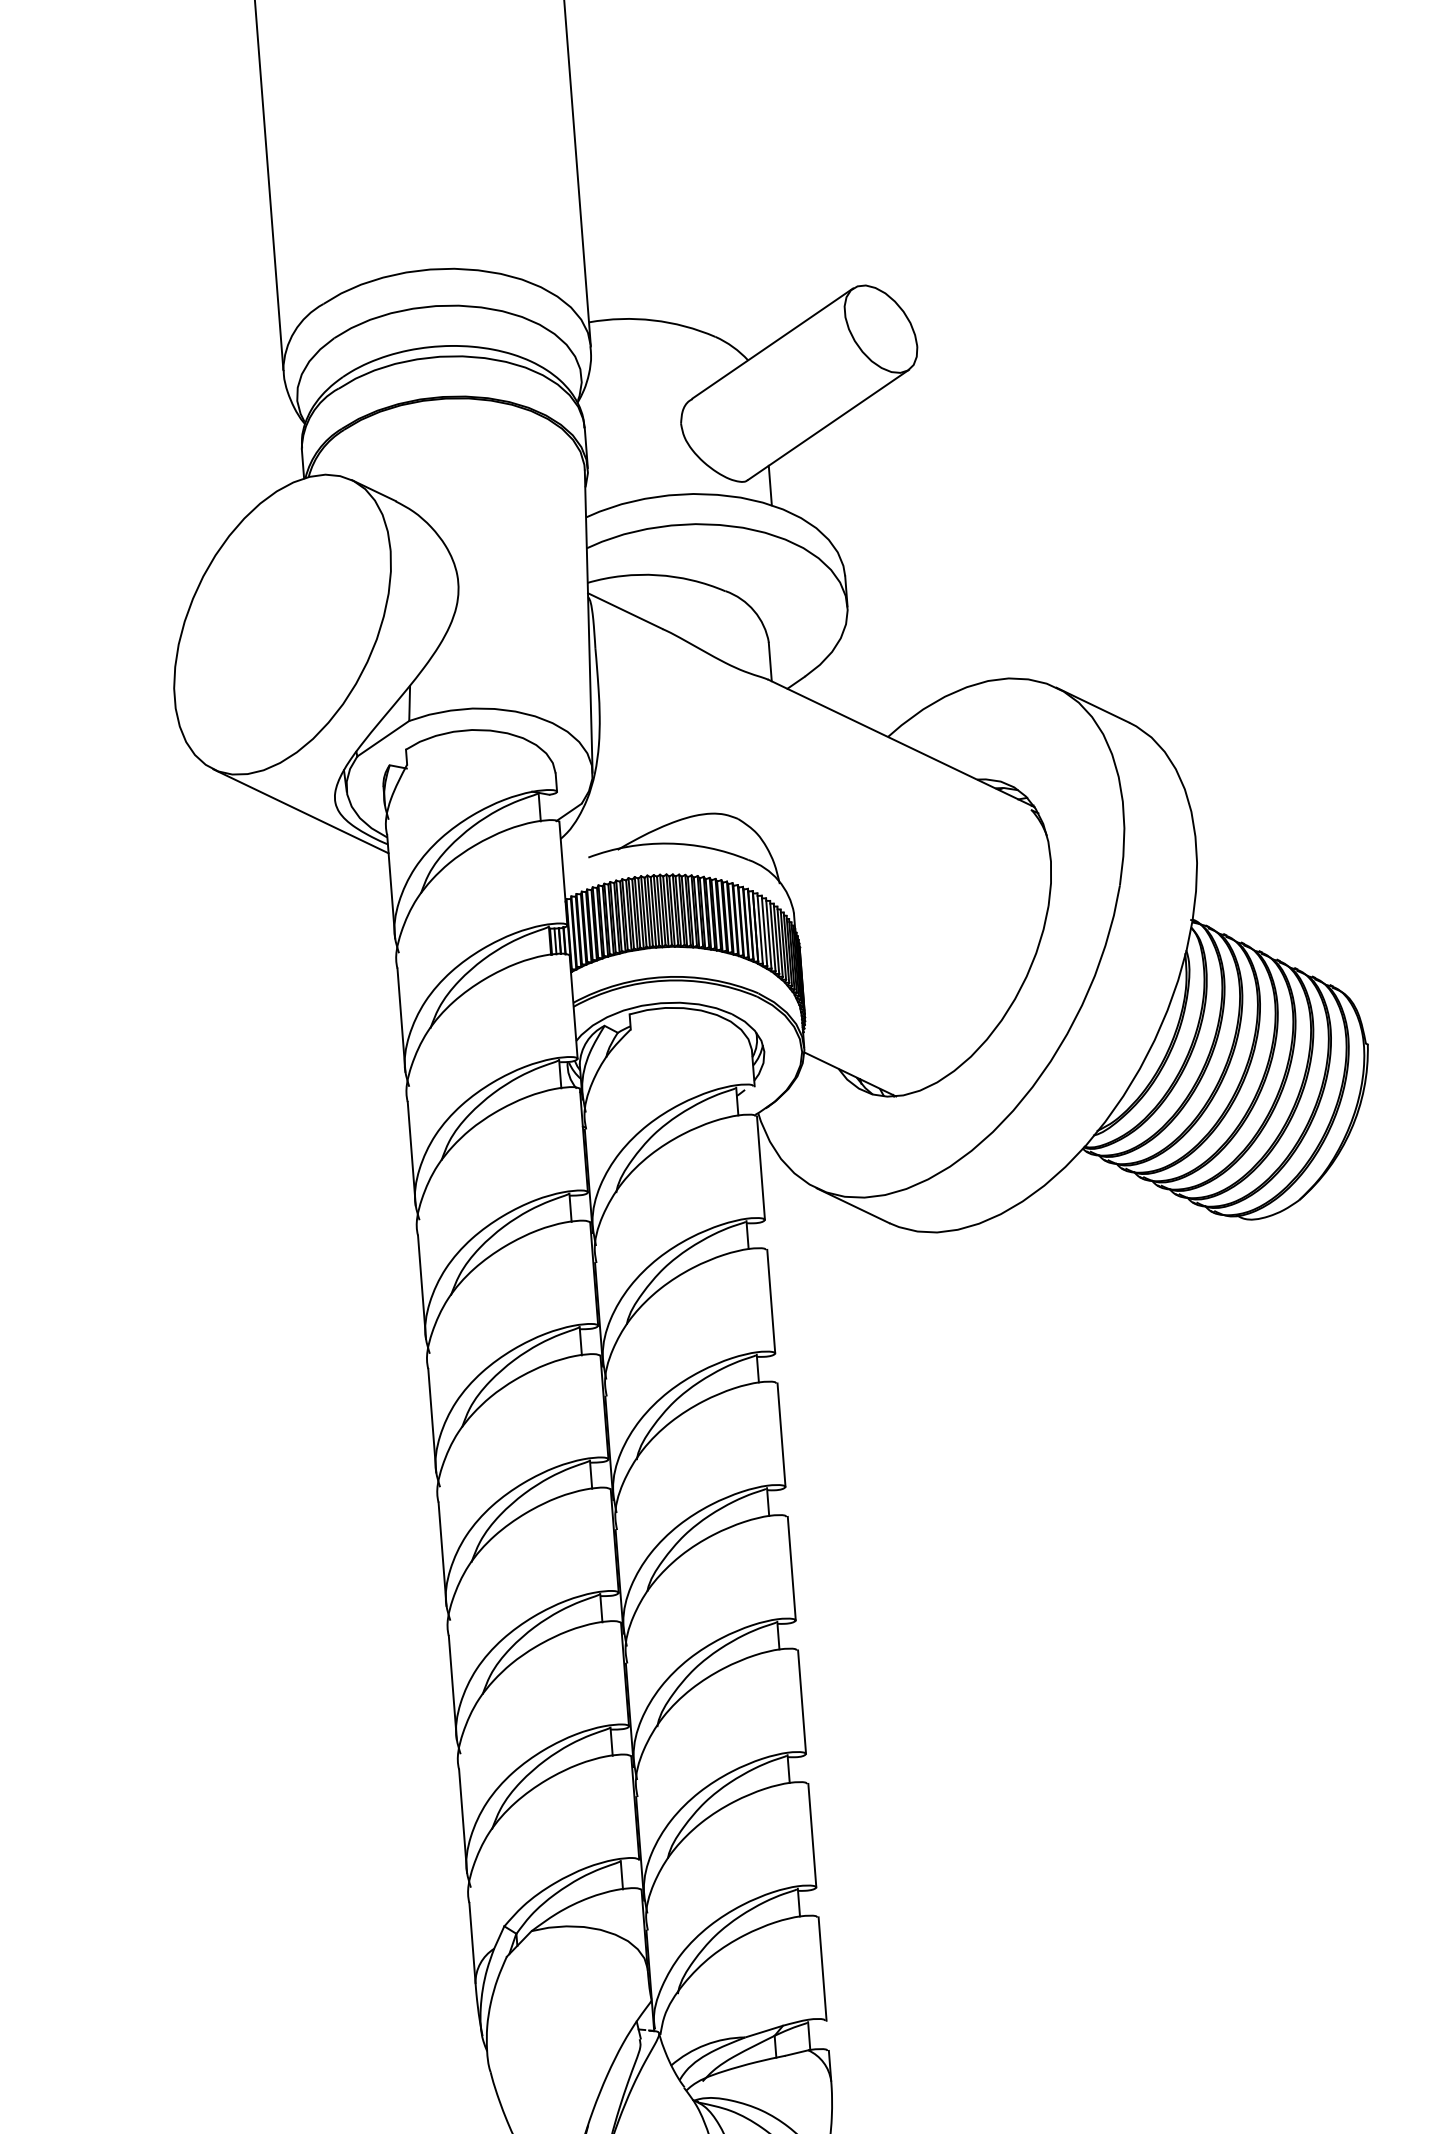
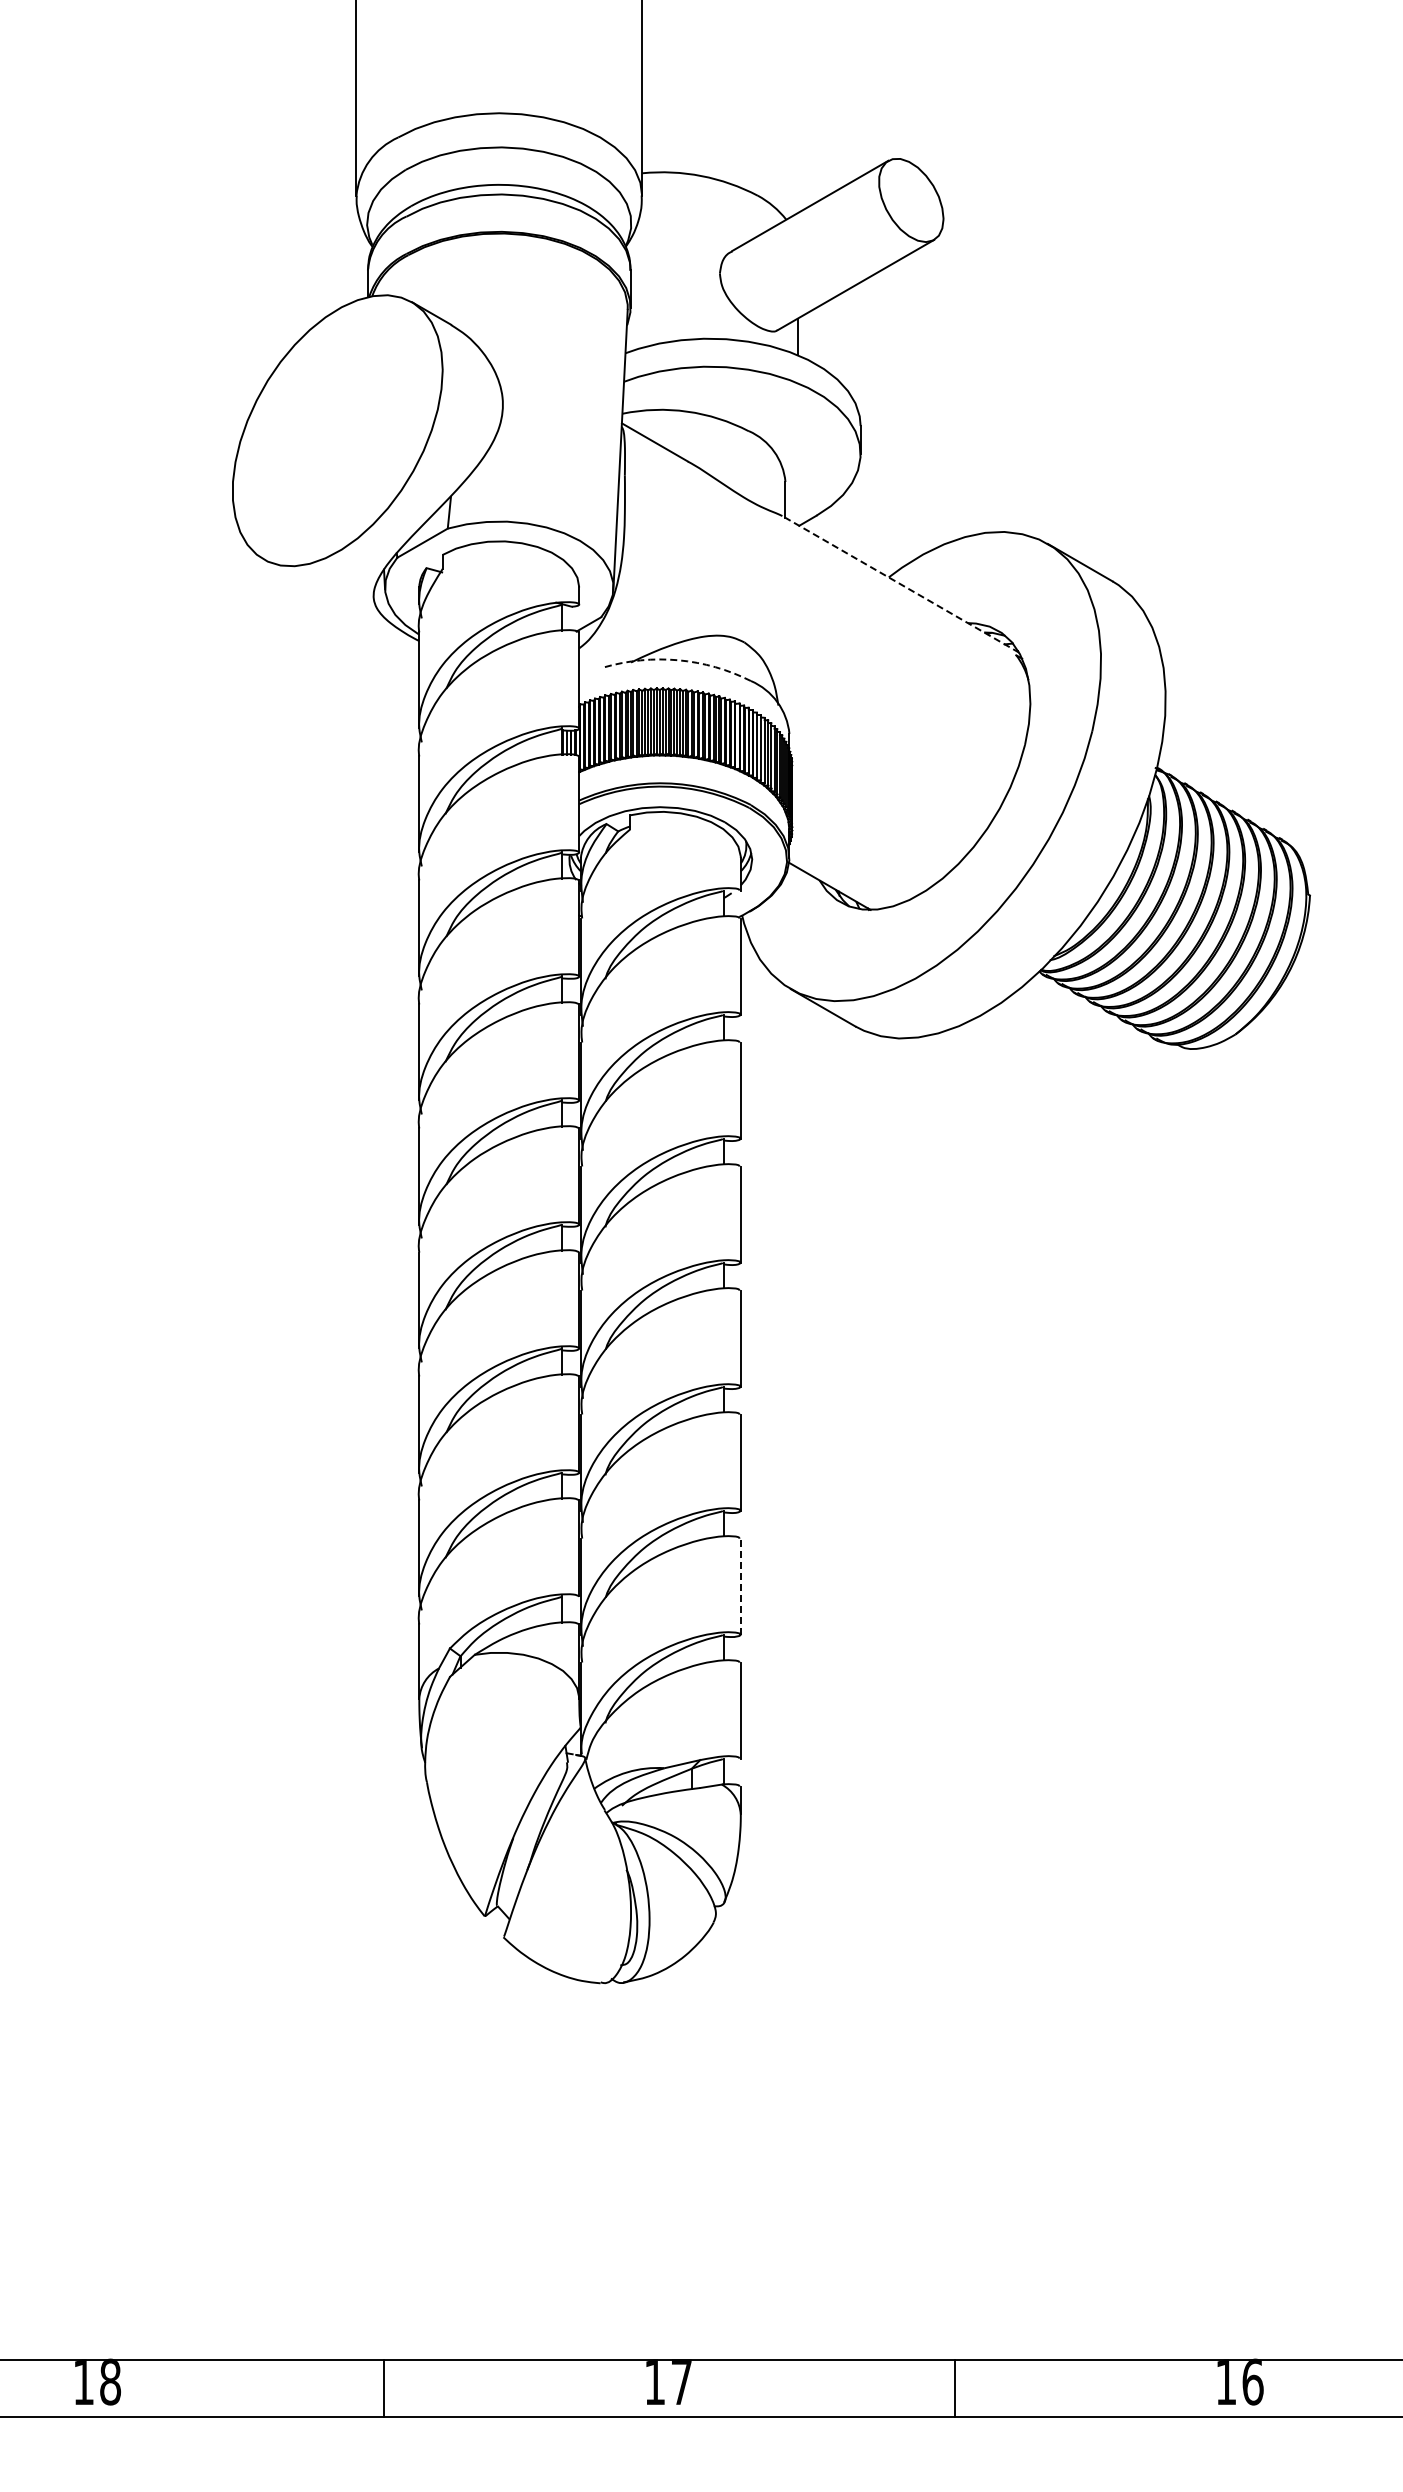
line: (901, 743) -> (900, 584), solid -> dashed
line: (301, 811) -> (341, 604), removed
arc: (668, 843) -> (678, 660), solid -> dashed
line: (811, 1835) -> (740, 1586), solid -> dashed

